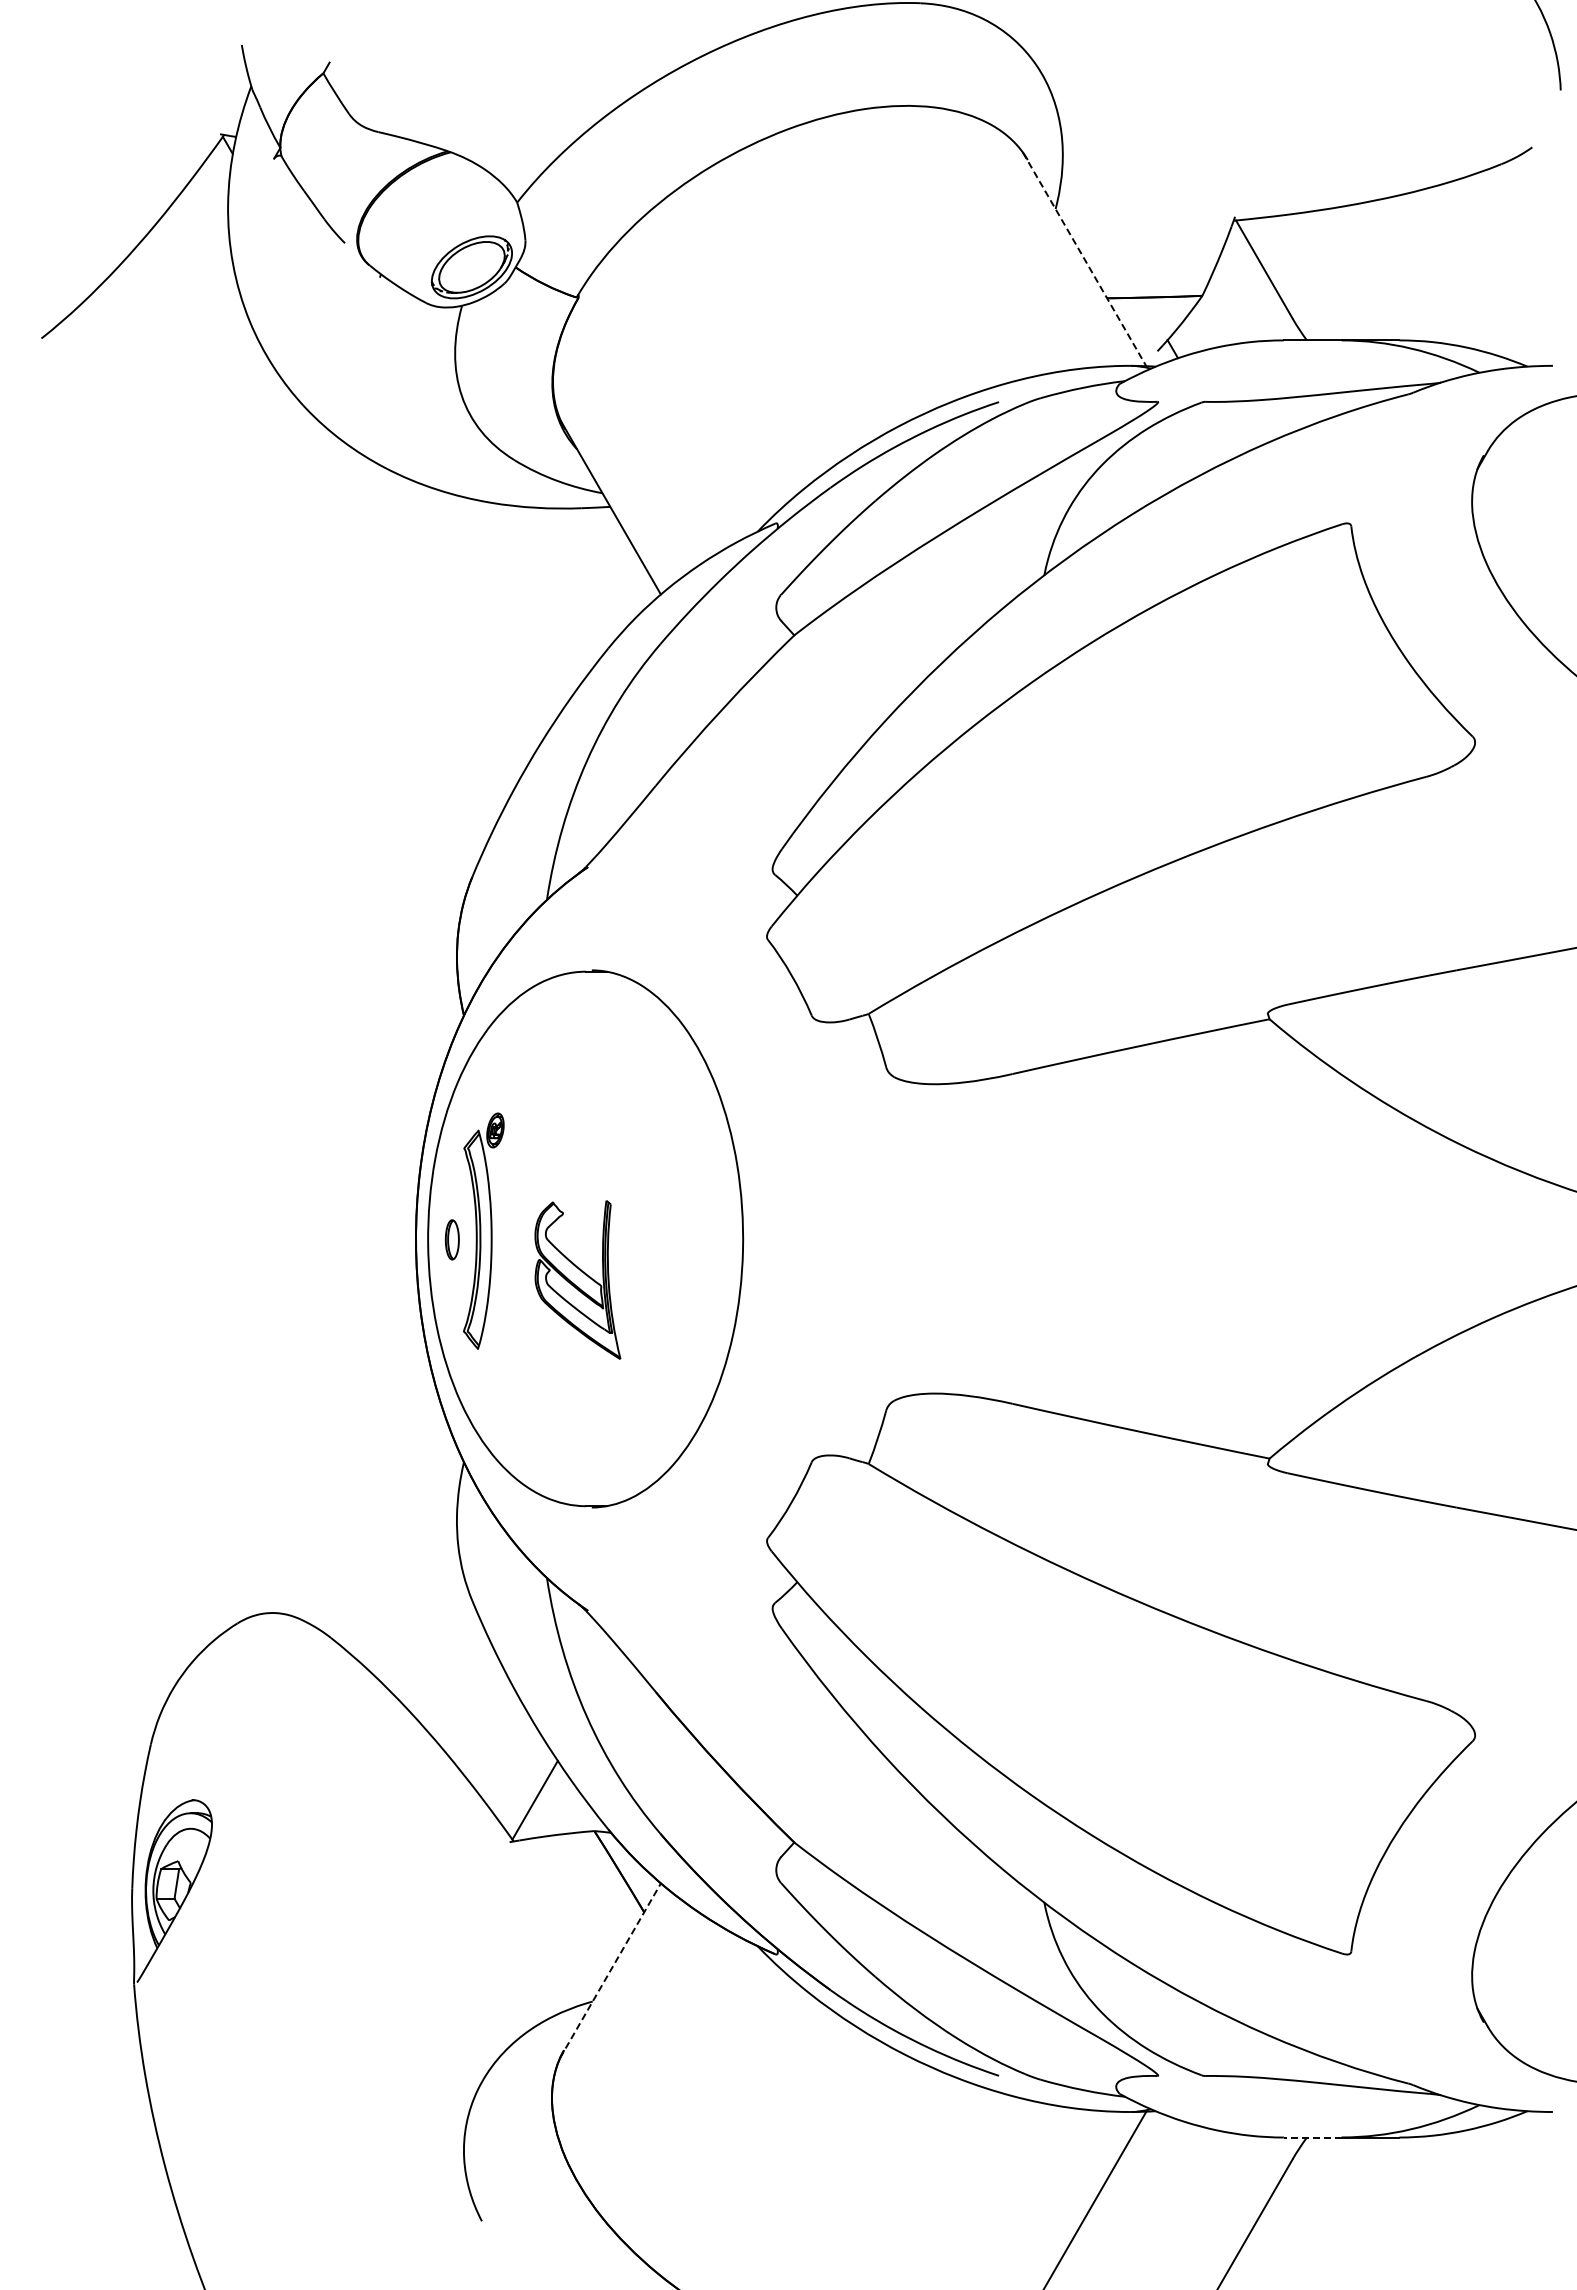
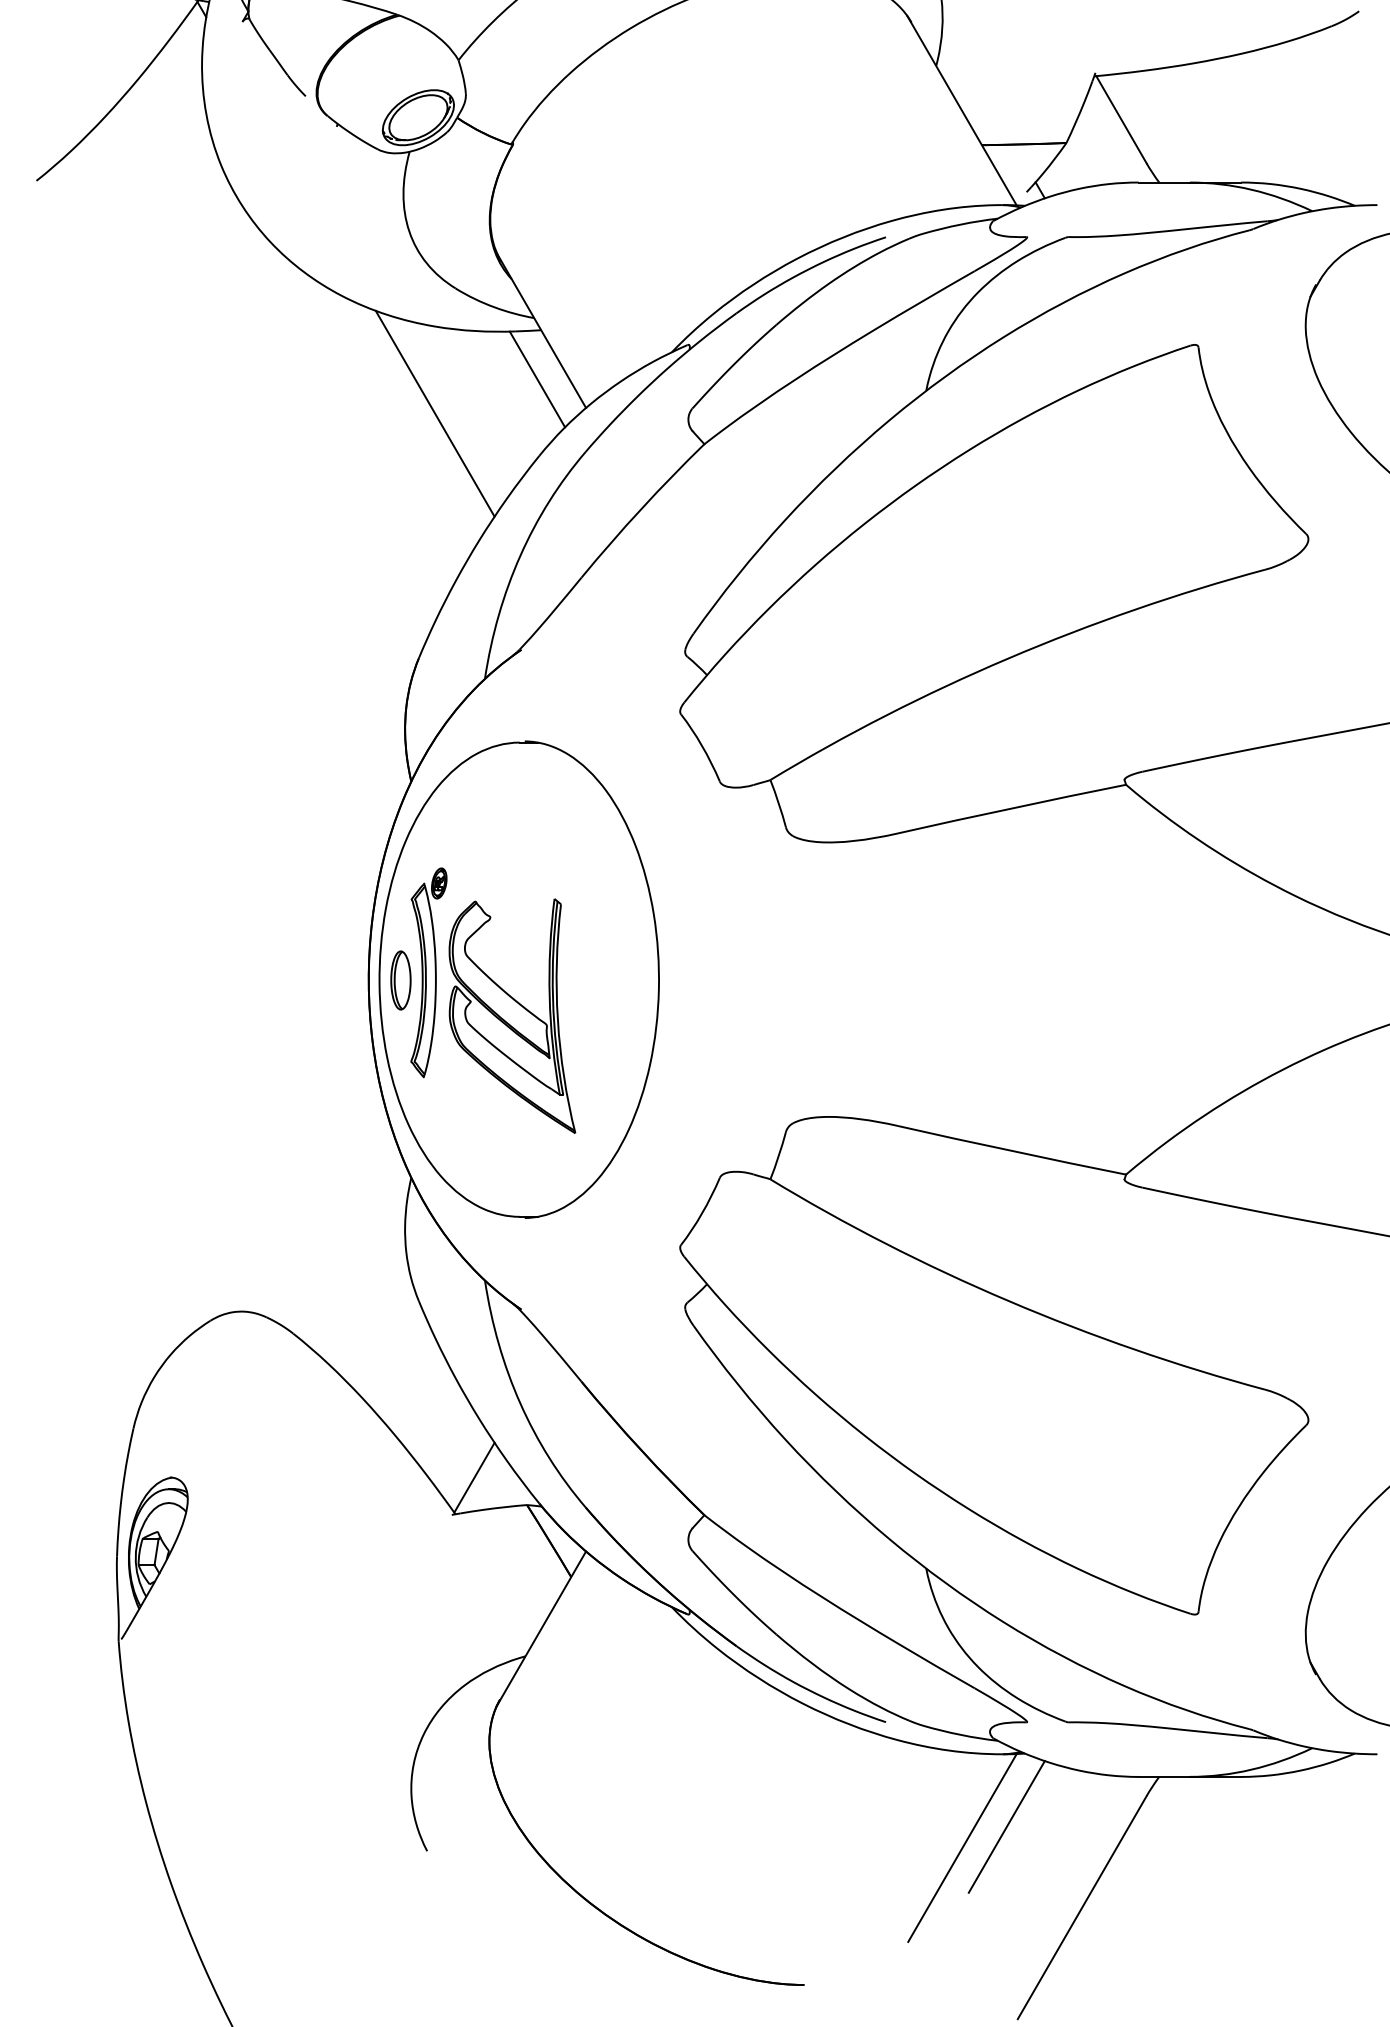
line: (1084, 259) -> (961, 110), dashed -> solid
line: (606, 562) -> (537, 379), added
line: (490, 600) -> (434, 413), added
part: (452, 1239) -> (401, 980), size x1.67
part: (577, 1279) -> (512, 1015), size x1.67
line: (610, 1970) -> (541, 1628), dashed -> solid
line: (1312, 2137) -> (1164, 1776), dashed -> solid
line: (1135, 2193) -> (1007, 1826), added

